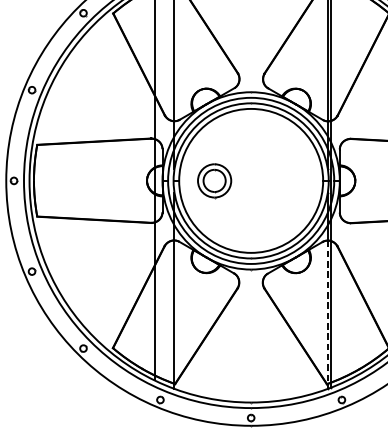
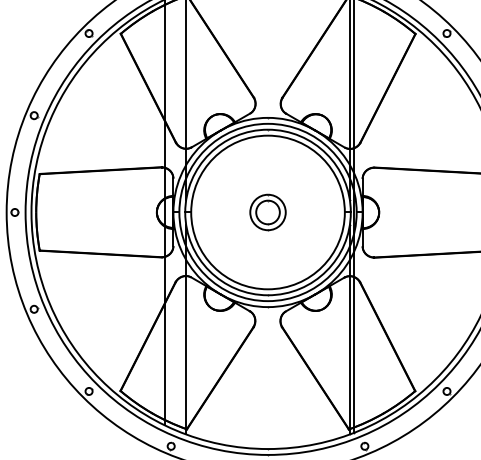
part: (214, 180) -> (267, 212), moved
line: (327, 313) -> (349, 353), dashed -> solid

